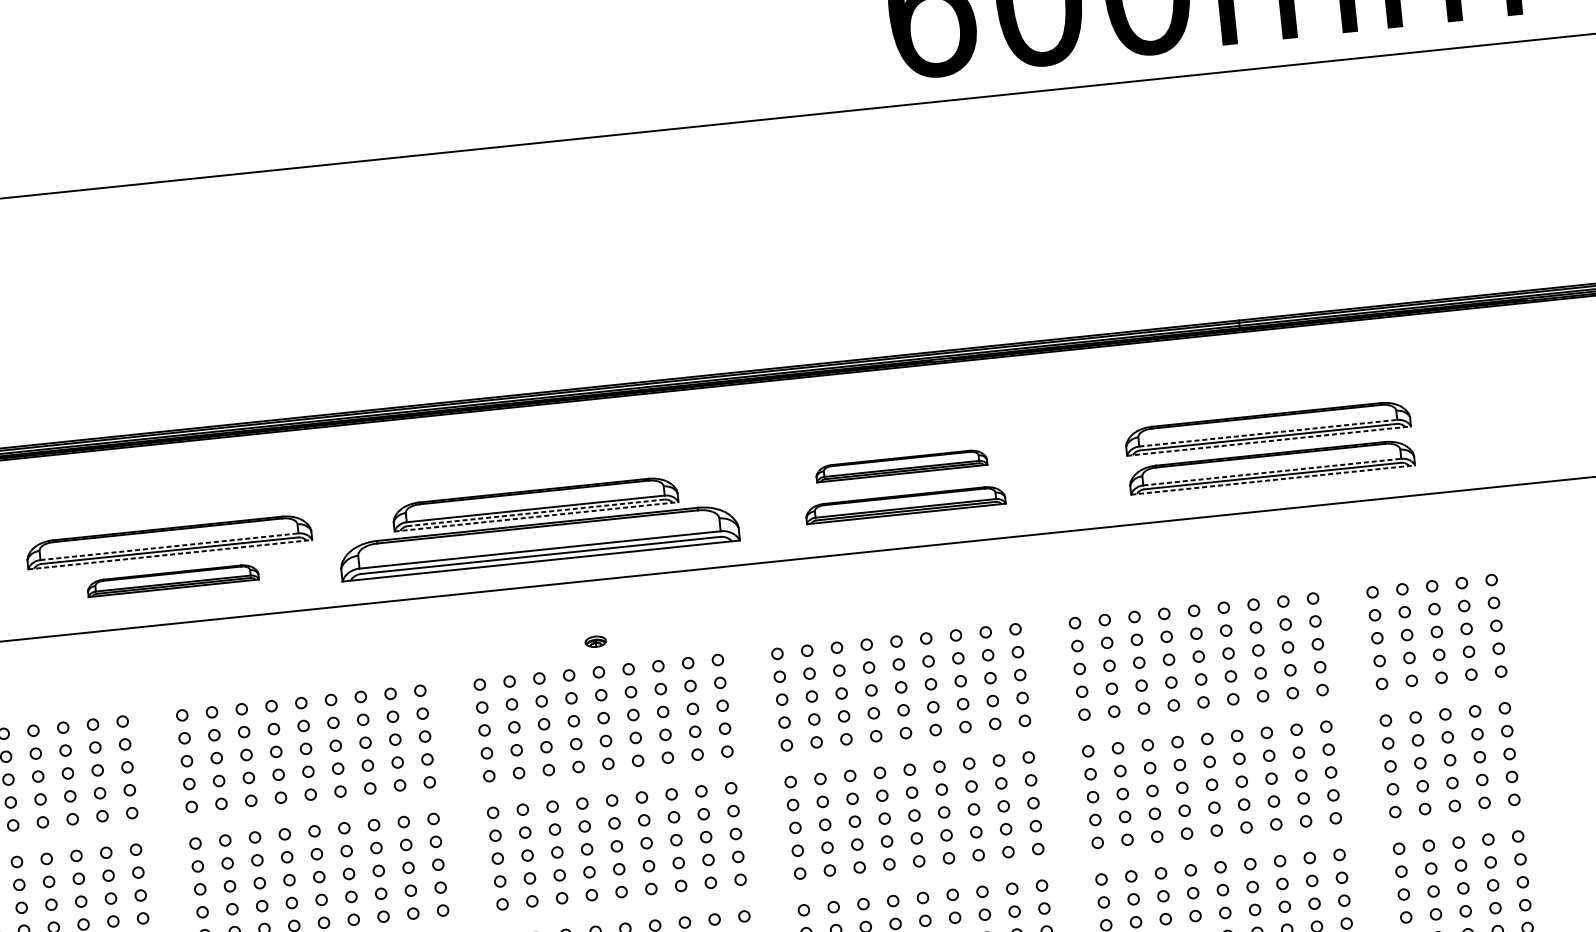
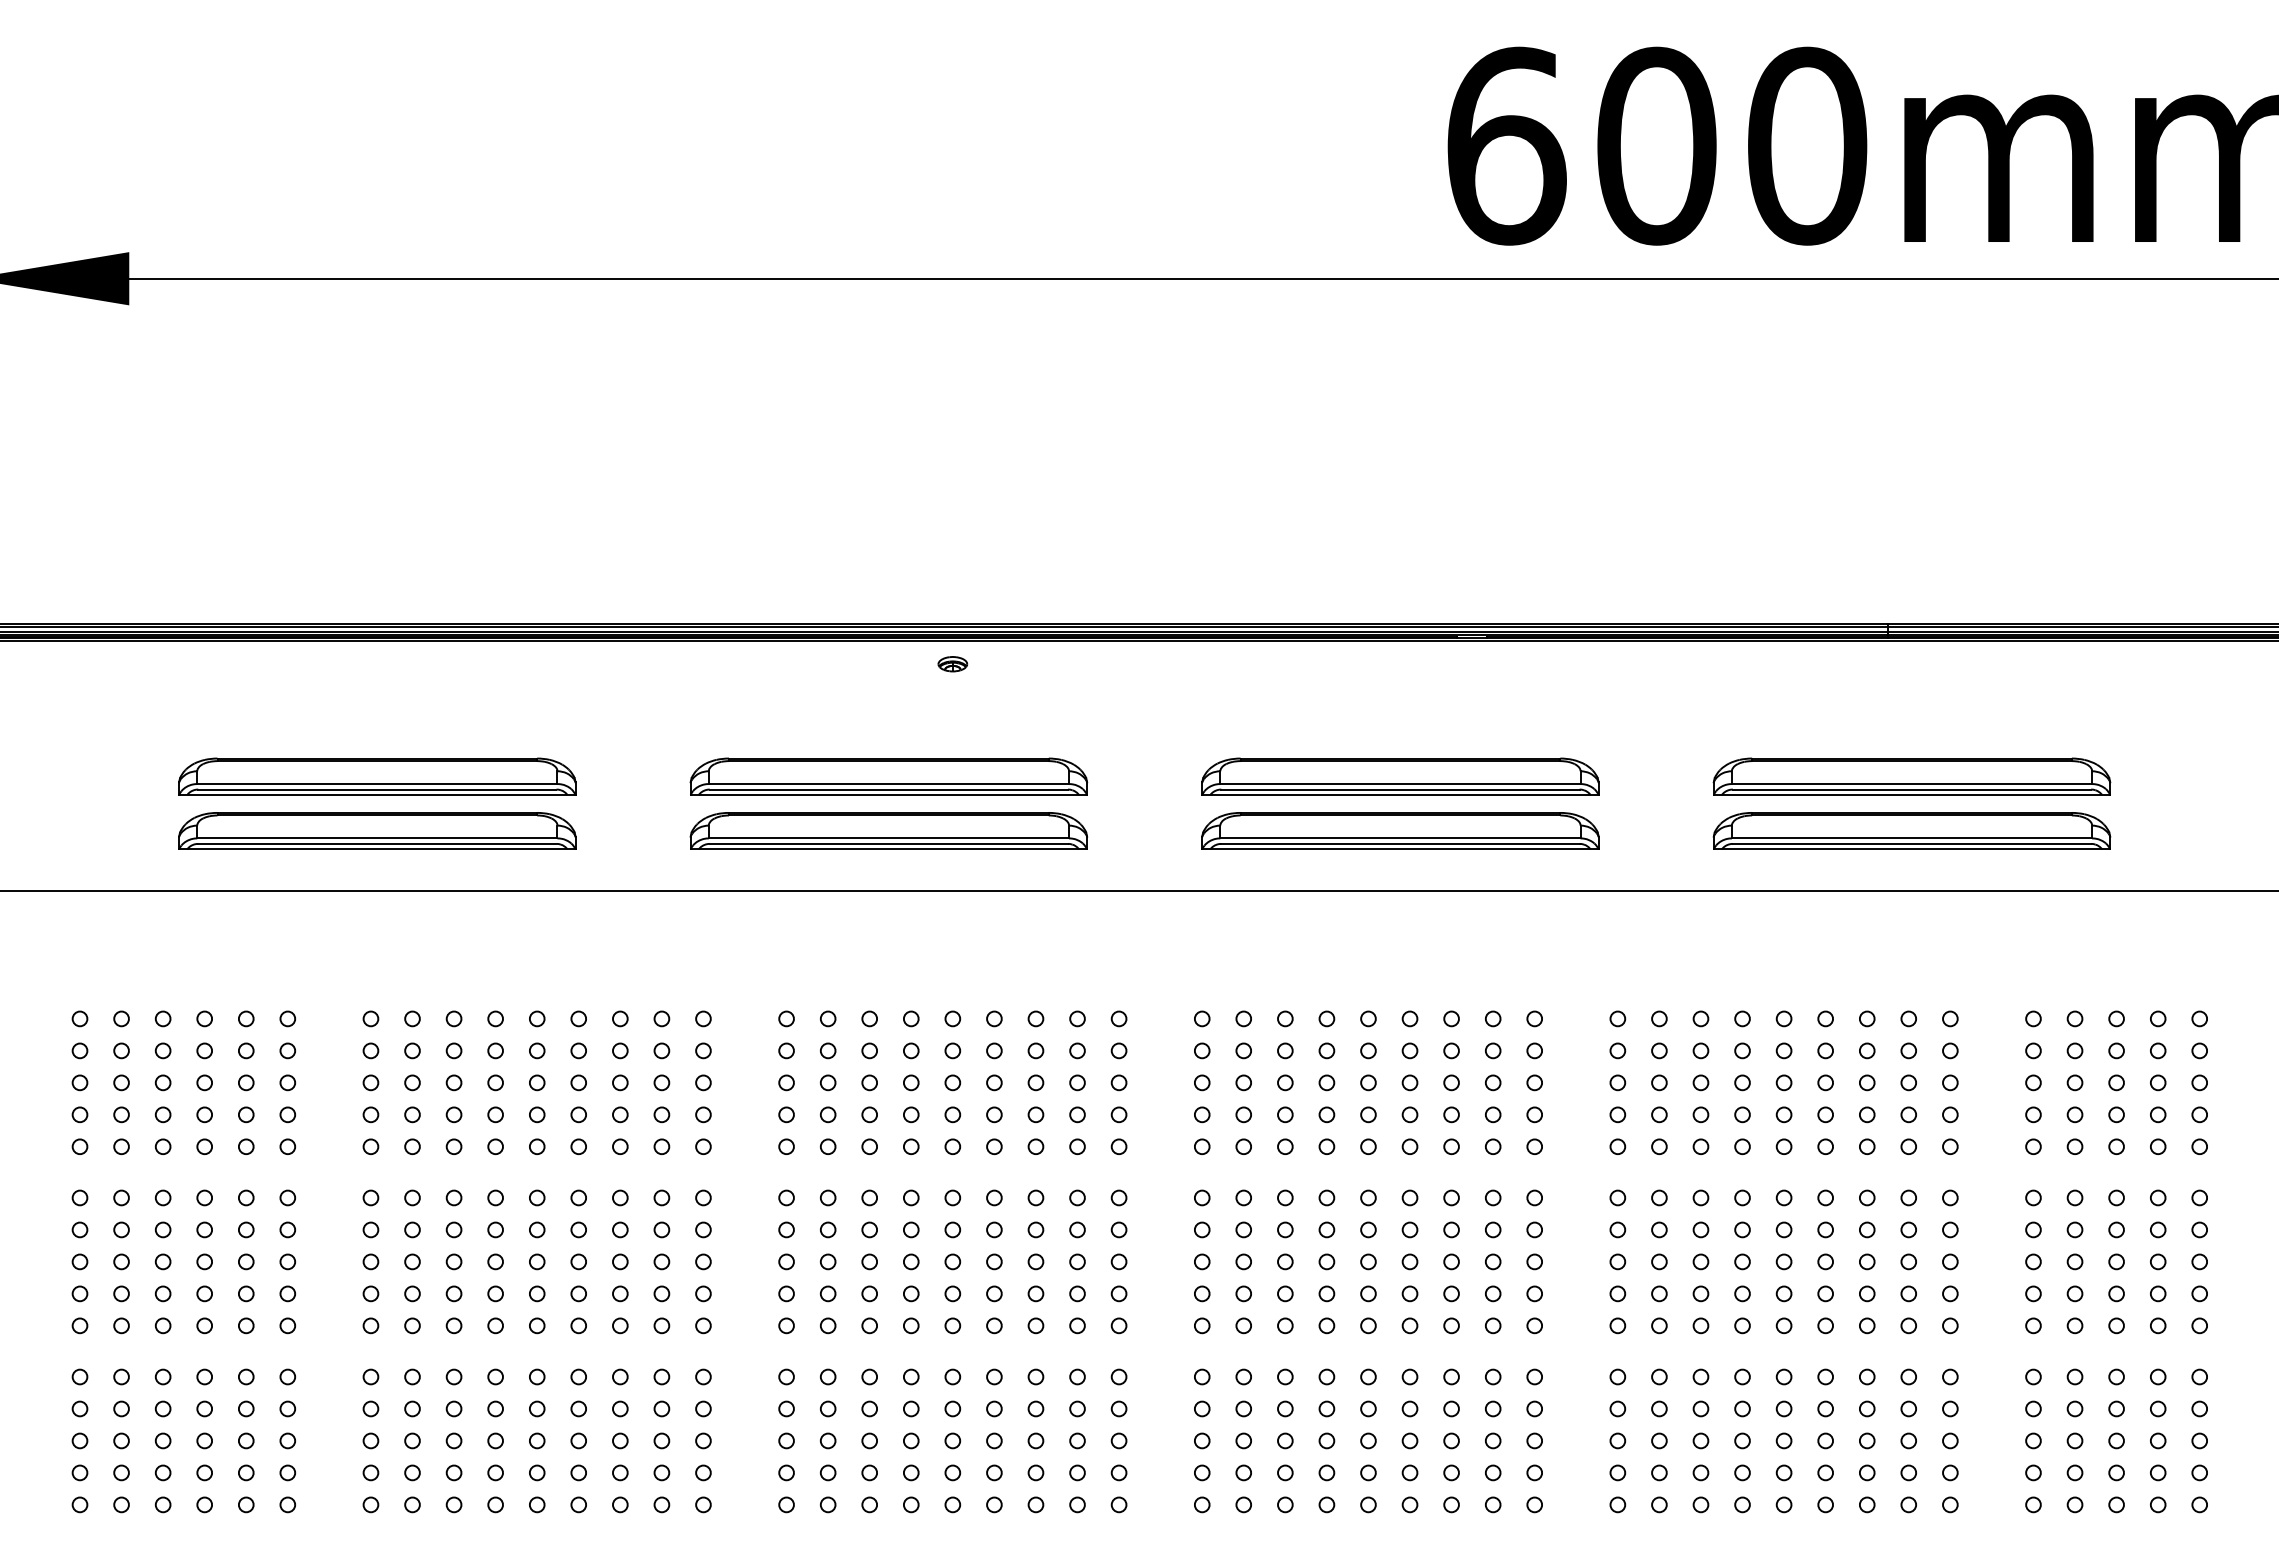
line: (1268, 433) -> (1912, 784), dashed -> solid
line: (1269, 441) -> (1912, 795), dashed -> solid
part: (901, 465) -> (1400, 776), size x1.67
line: (1272, 472) -> (1912, 838), dashed -> solid
line: (1273, 480) -> (1912, 849), dashed -> solid
part: (905, 504) -> (1400, 830), size x1.43
line: (535, 512) -> (888, 789), dashed -> solid
line: (537, 517) -> (889, 795), dashed -> solid
part: (538, 542) -> (888, 830), size x0.71
line: (169, 547) -> (377, 784), dashed -> solid
line: (170, 554) -> (377, 795), dashed -> solid
part: (173, 580) -> (377, 830), size x1.67
part: (595, 641) -> (952, 664), moved

